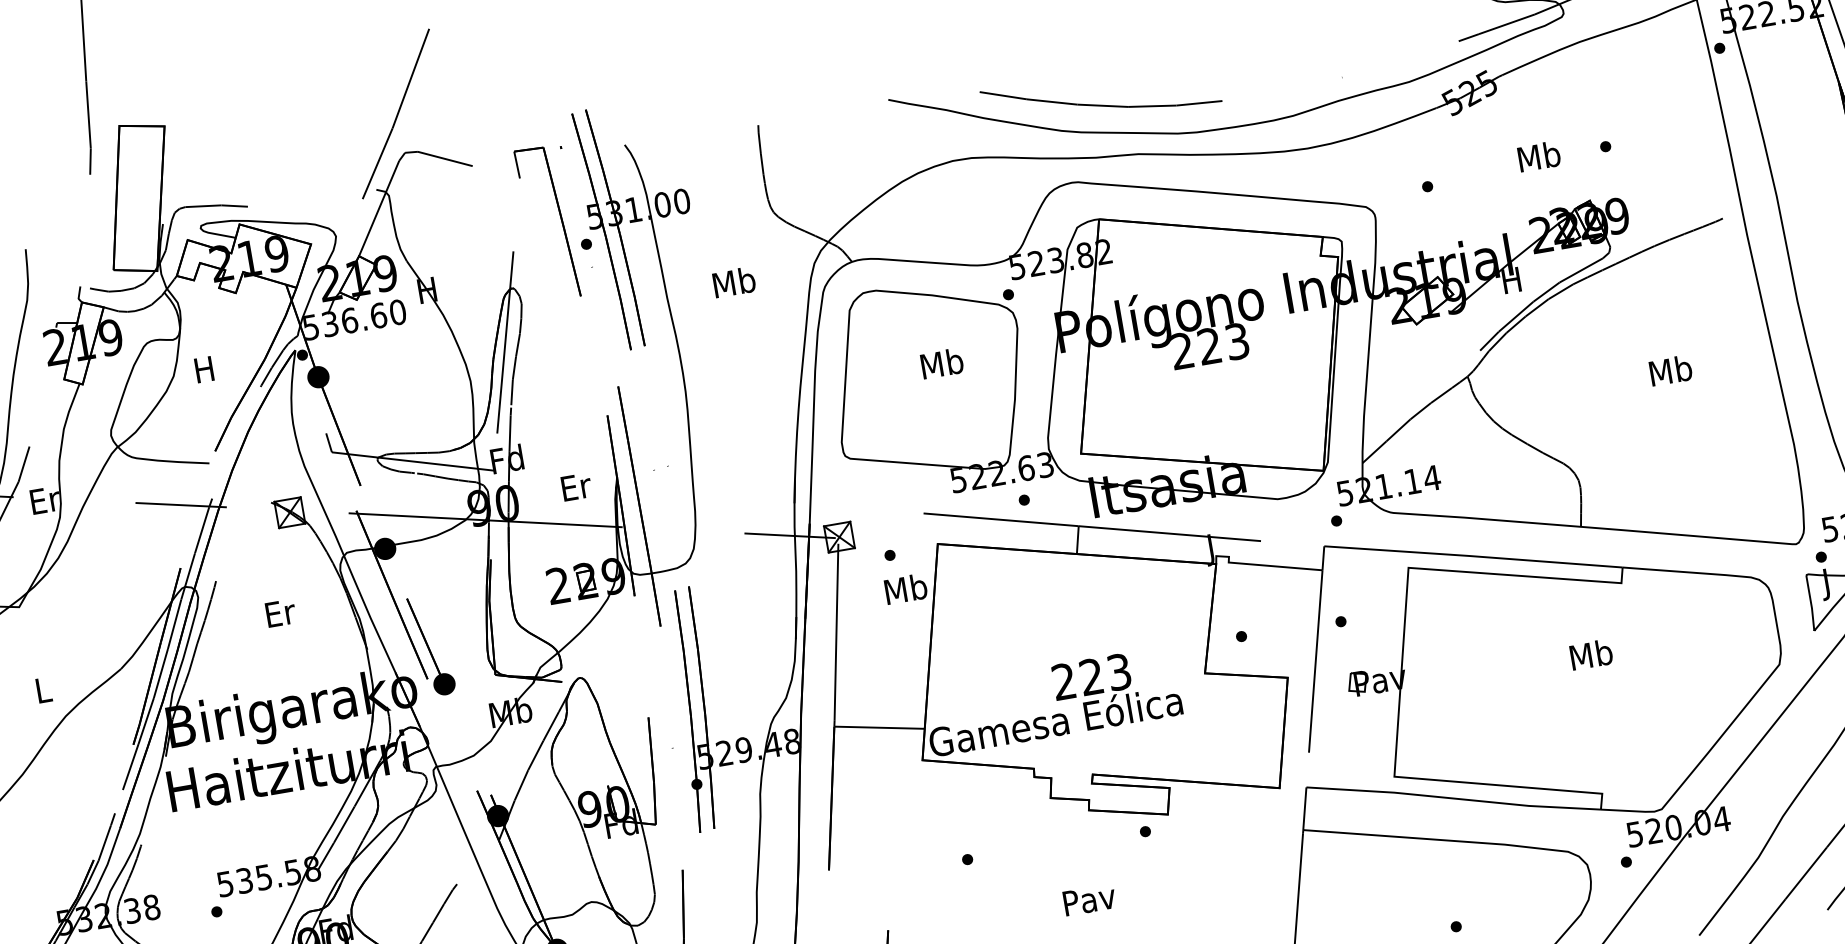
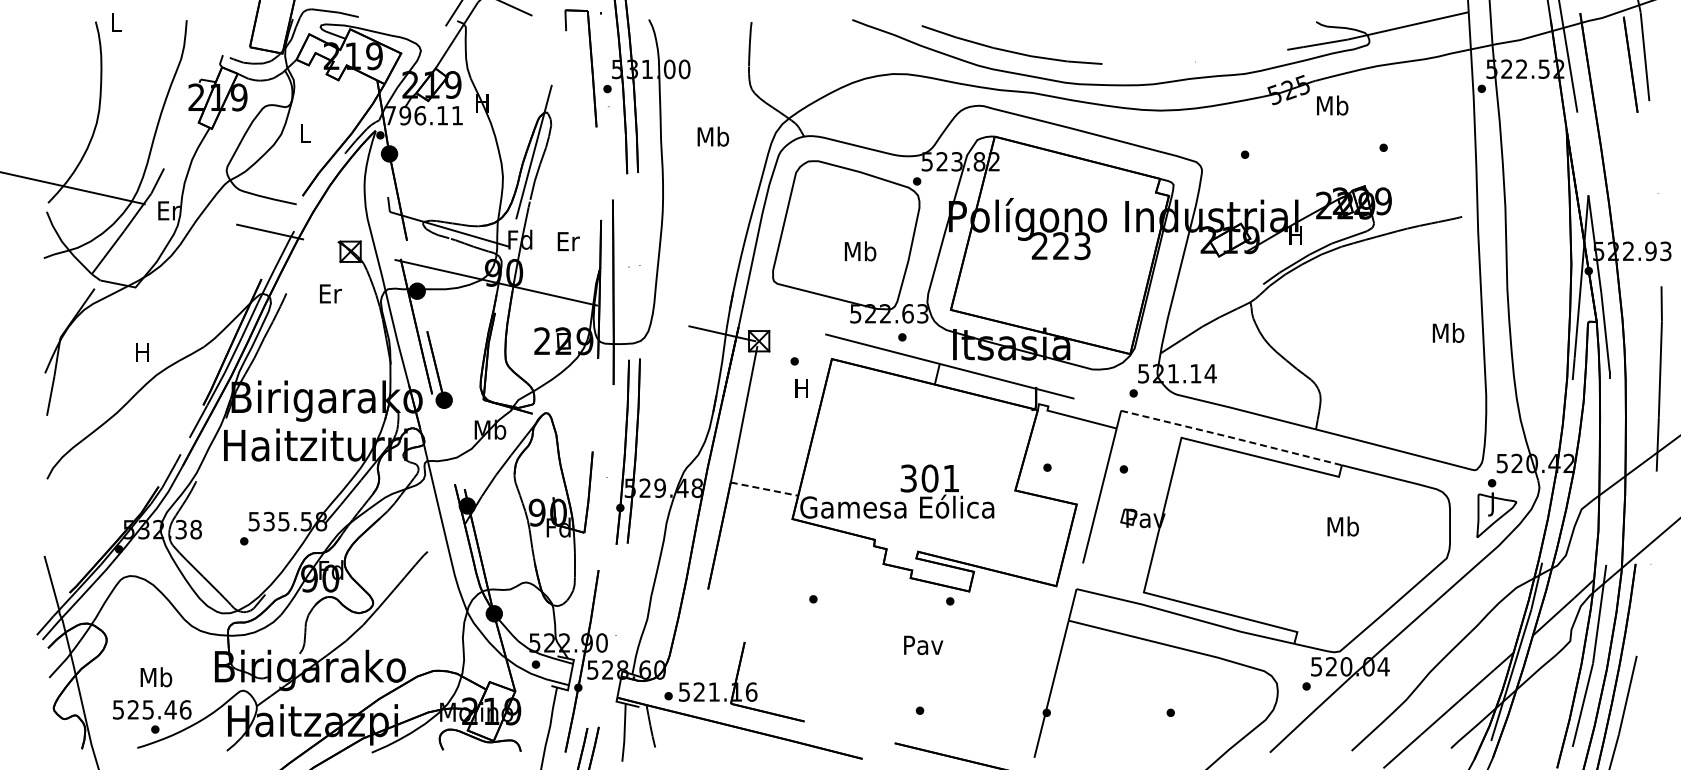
text: (1539, 156) -> (1332, 105), moved
text: (355, 319) -> (424, 115), 536.60 -> 796.11
text: (942, 363) -> (860, 251), moved
text: (204, 369) -> (305, 133), H -> L
text: (1670, 369) -> (1448, 332), moved
text: (576, 486) -> (568, 241), moved
line: (1473, 556) -> (1231, 437), solid -> dashed
text: (906, 588) -> (802, 388), Mb -> H
text: (280, 612) -> (330, 293), moved
text: (1590, 654) -> (1342, 526), moved
text: (1091, 676) -> (929, 478), 223 -> 301
text: (42, 689) -> (142, 352), L -> H
line: (880, 727) -> (765, 489), solid -> dashed
text: (1089, 900) -> (923, 645), moved

